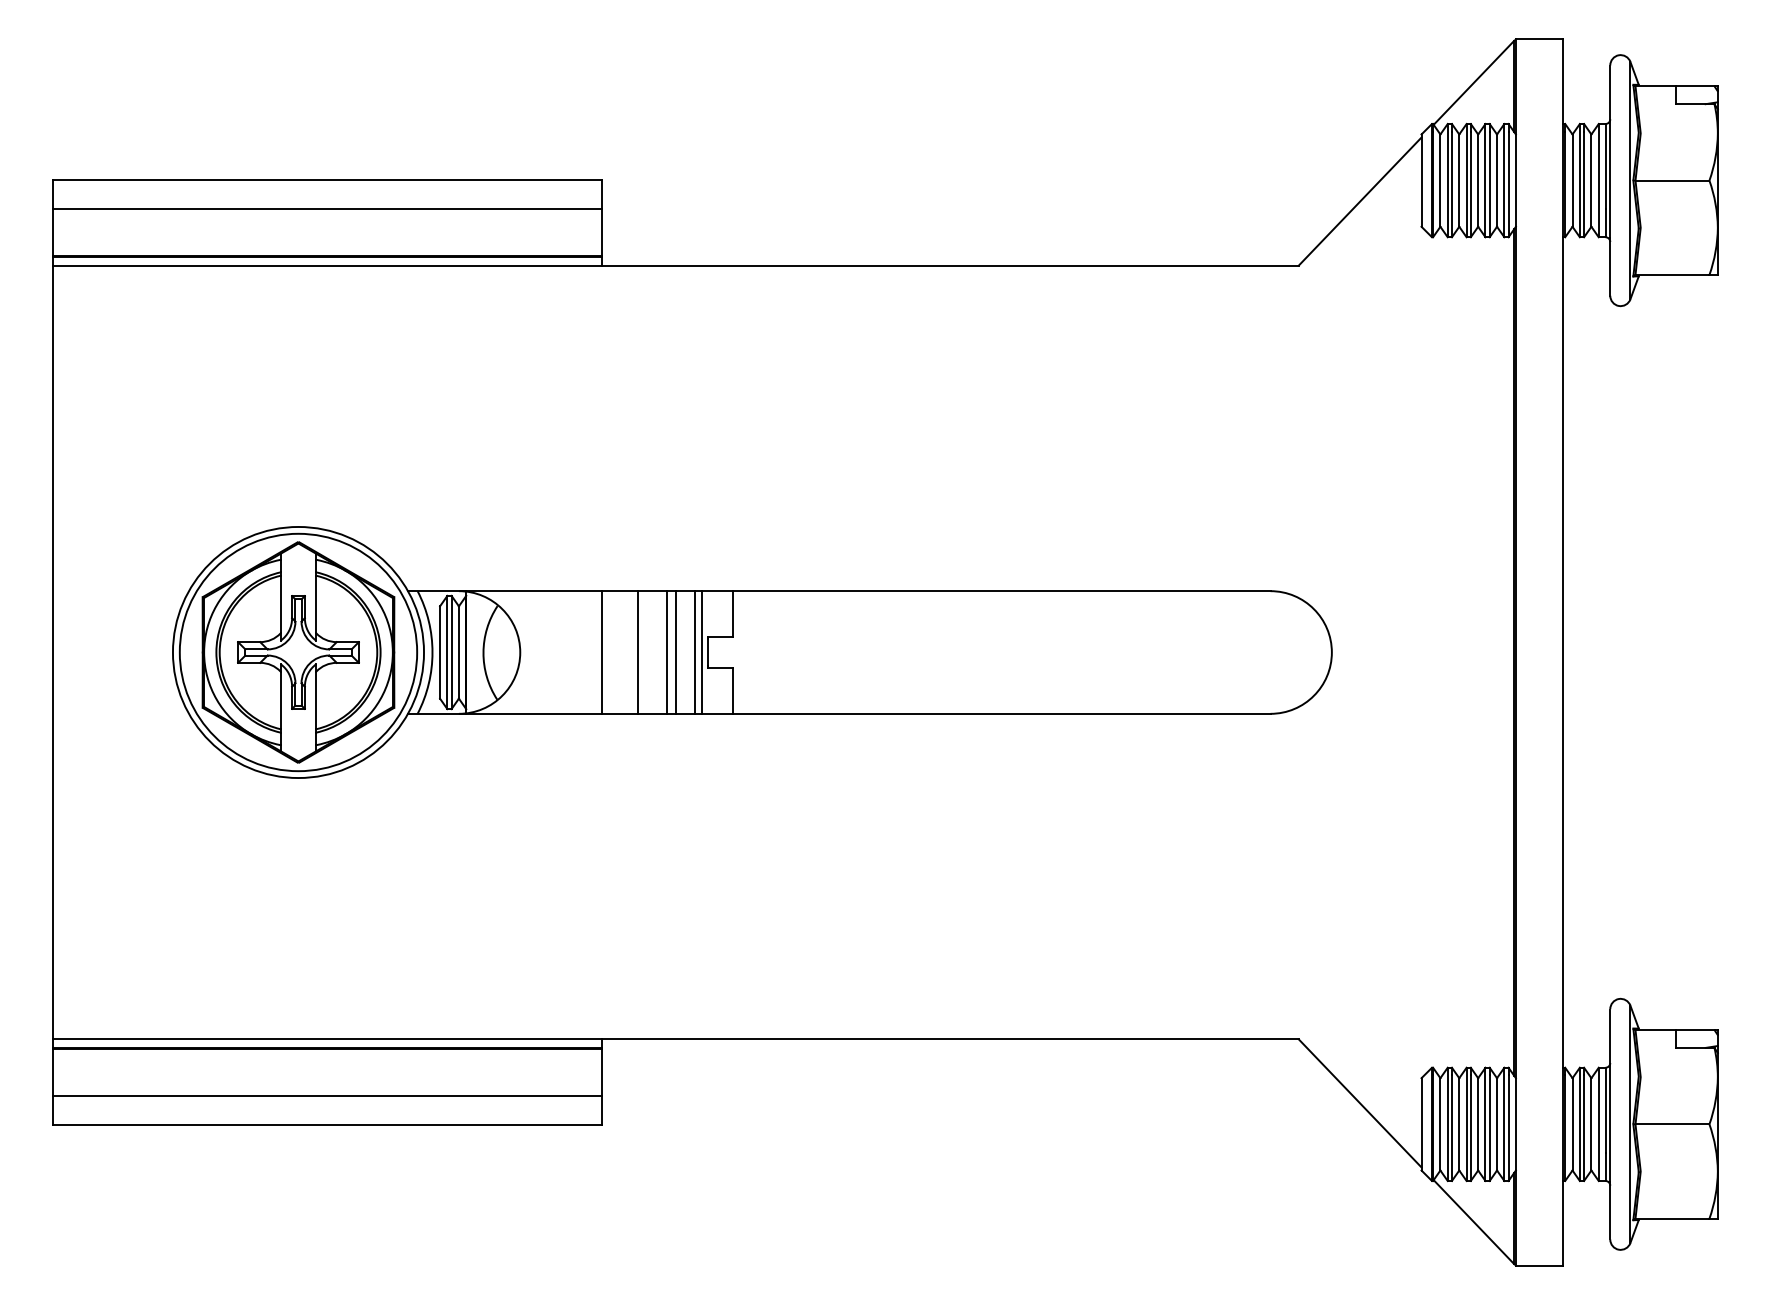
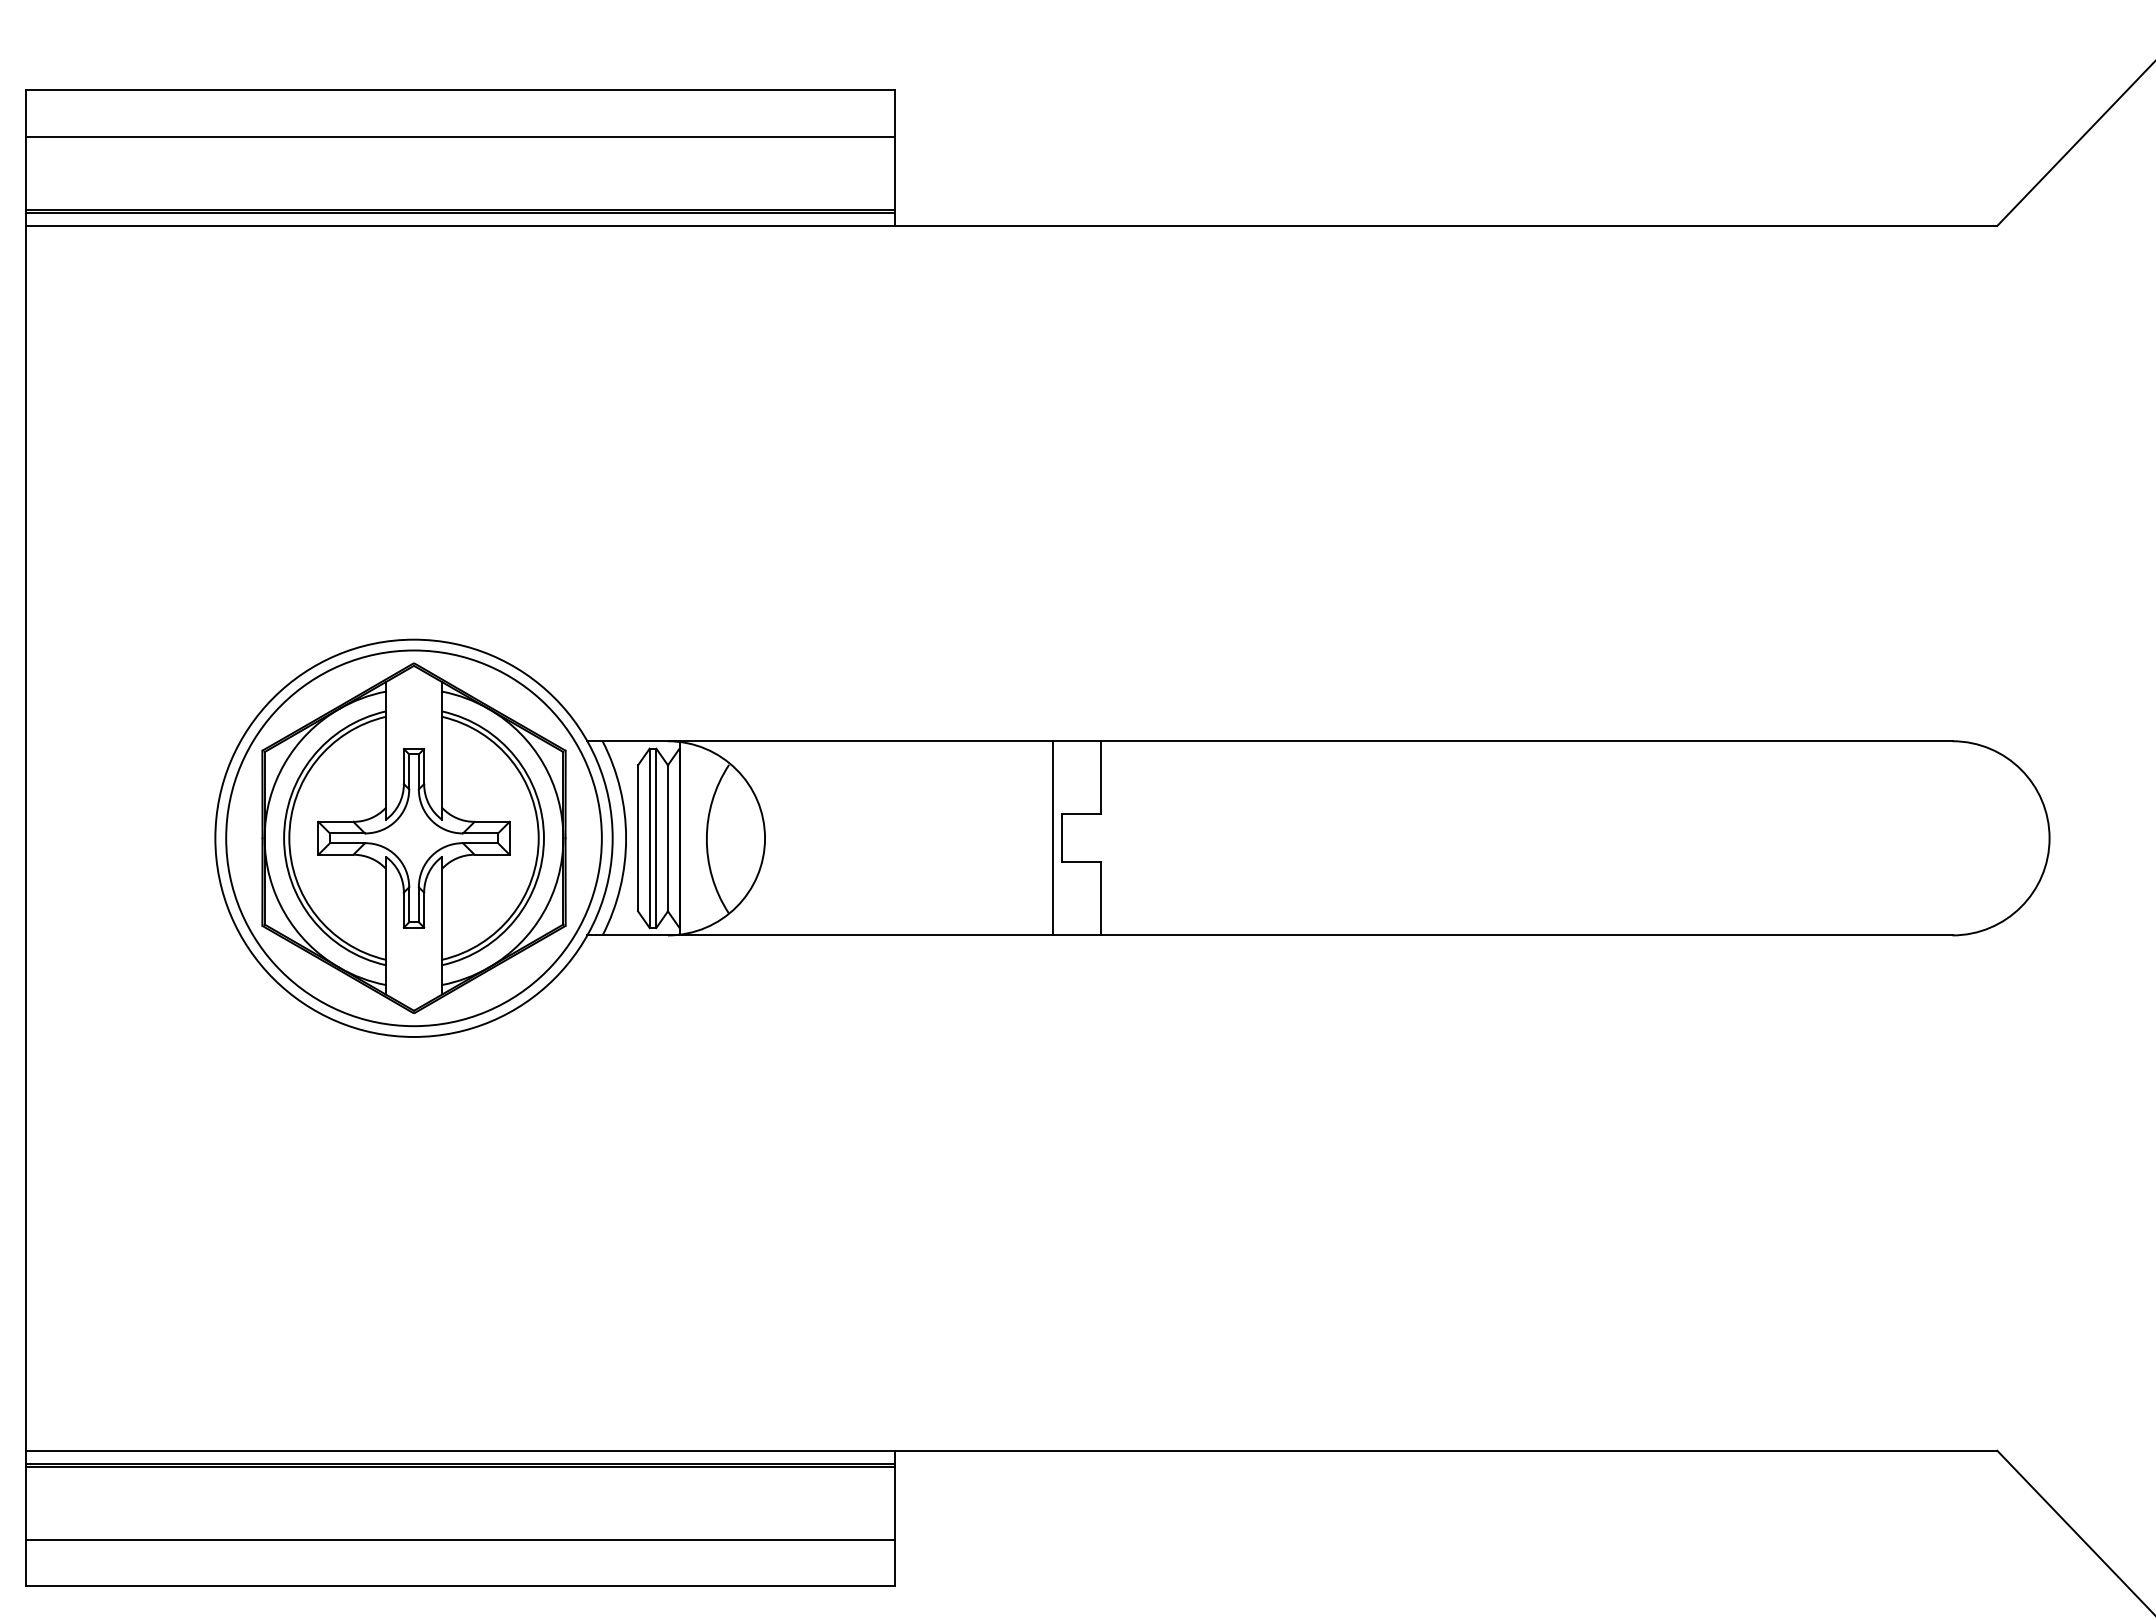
line: (602, 652) -> (895, 838), removed
line: (638, 652) -> (952, 838), removed
line: (666, 652) -> (996, 838), removed
line: (675, 652) -> (1010, 838), removed
line: (695, 652) -> (1042, 838), removed

